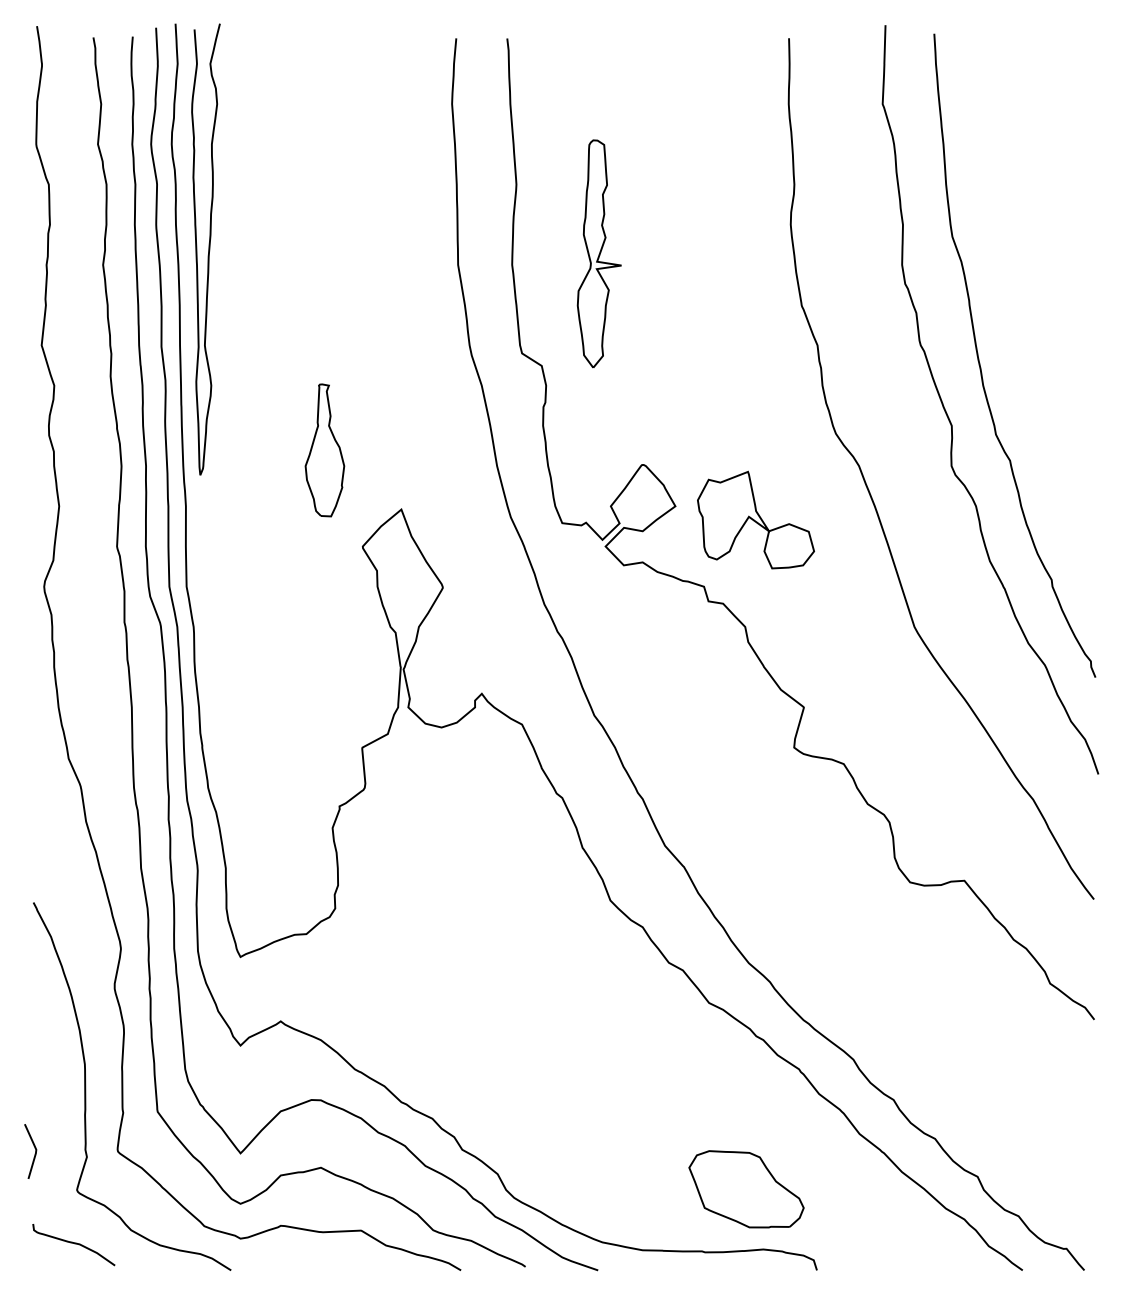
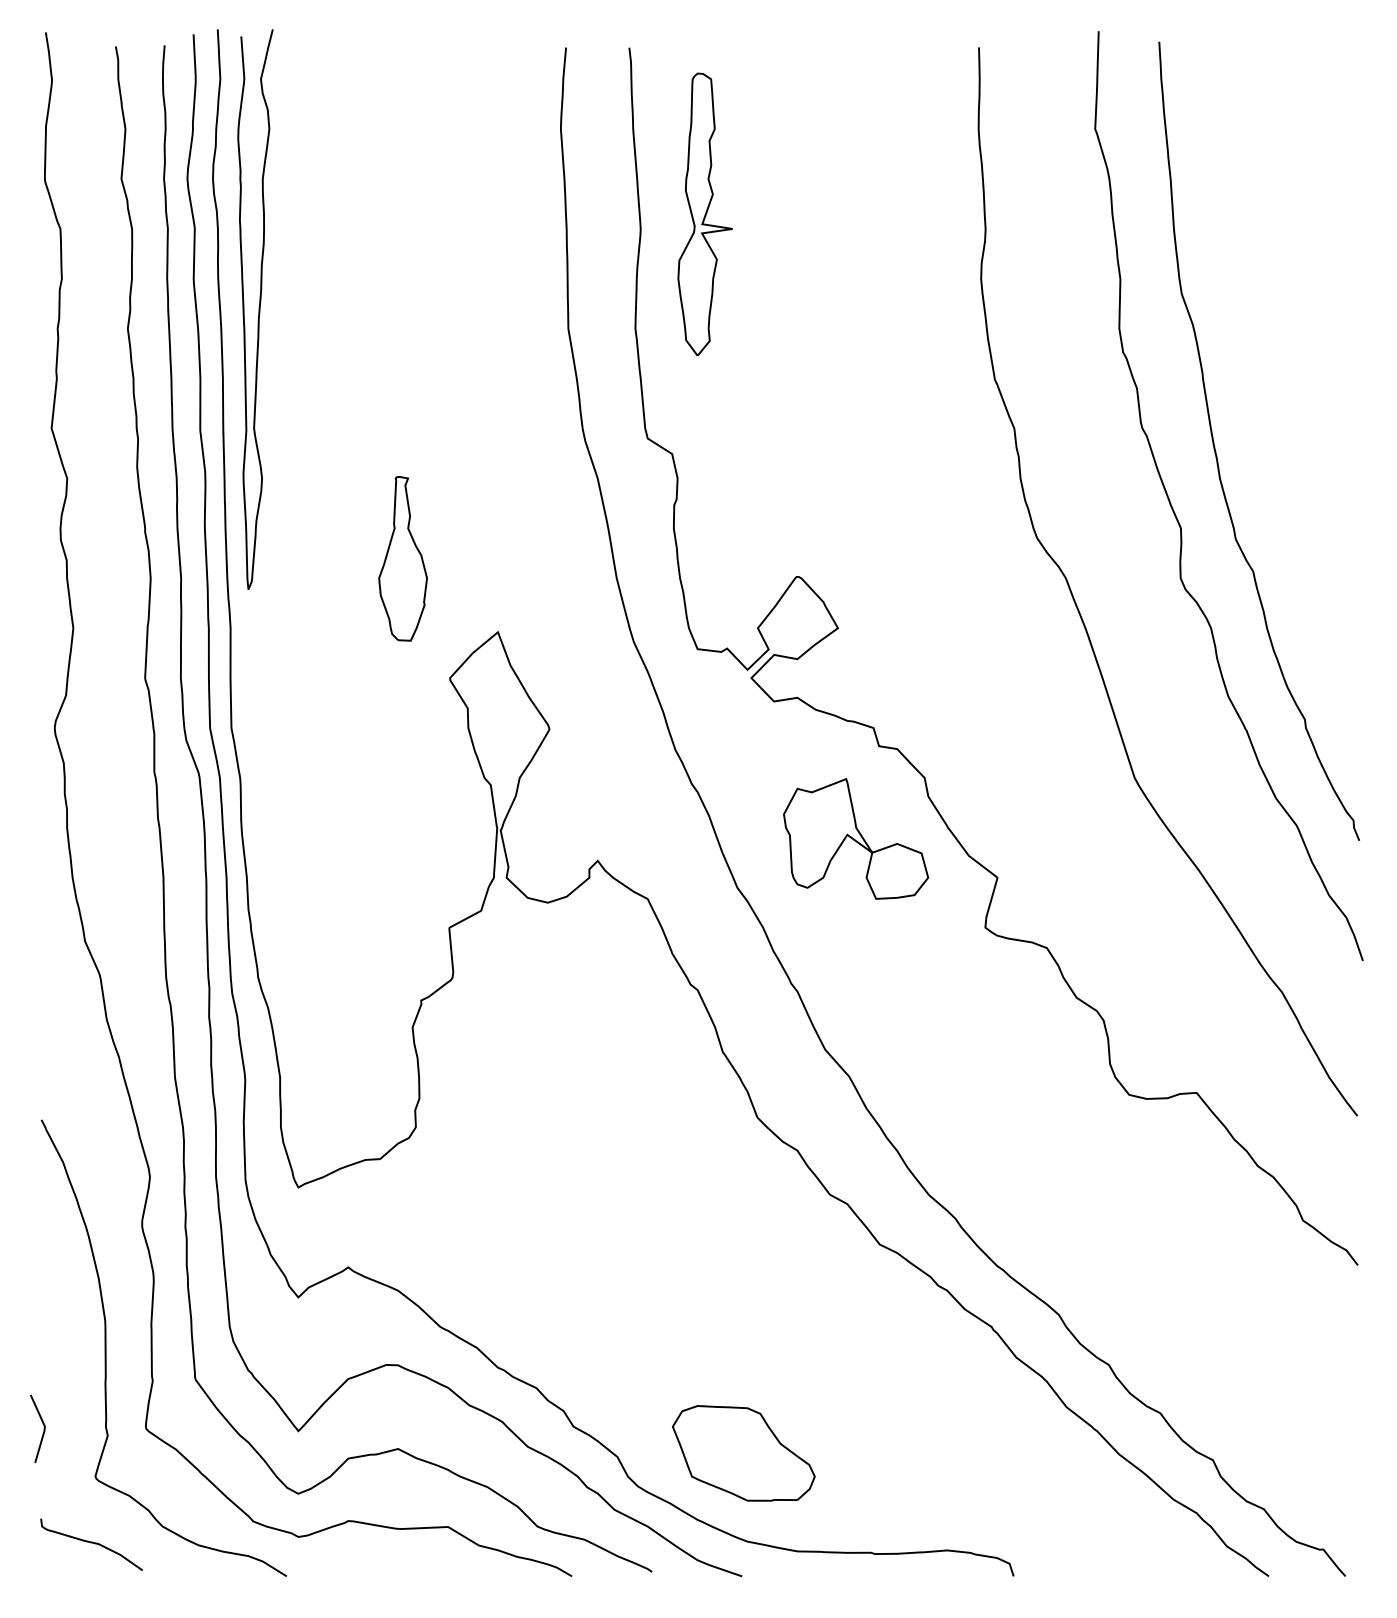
part: (598, 253) -> (704, 213), moved
part: (755, 519) -> (855, 838), moved
part: (746, 1189) -> (743, 1453), moved

